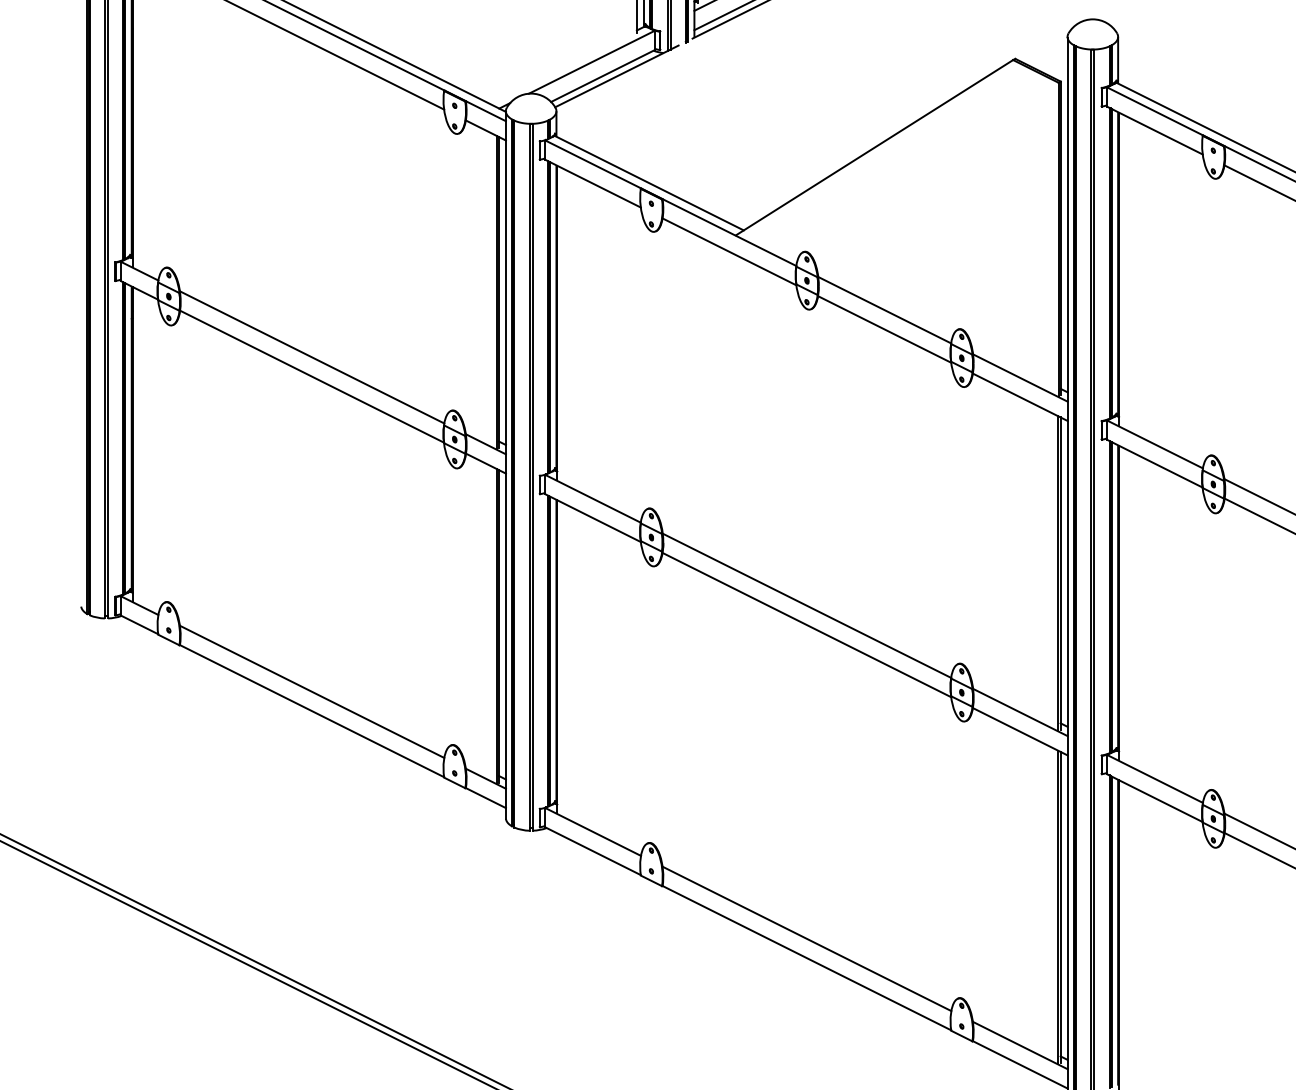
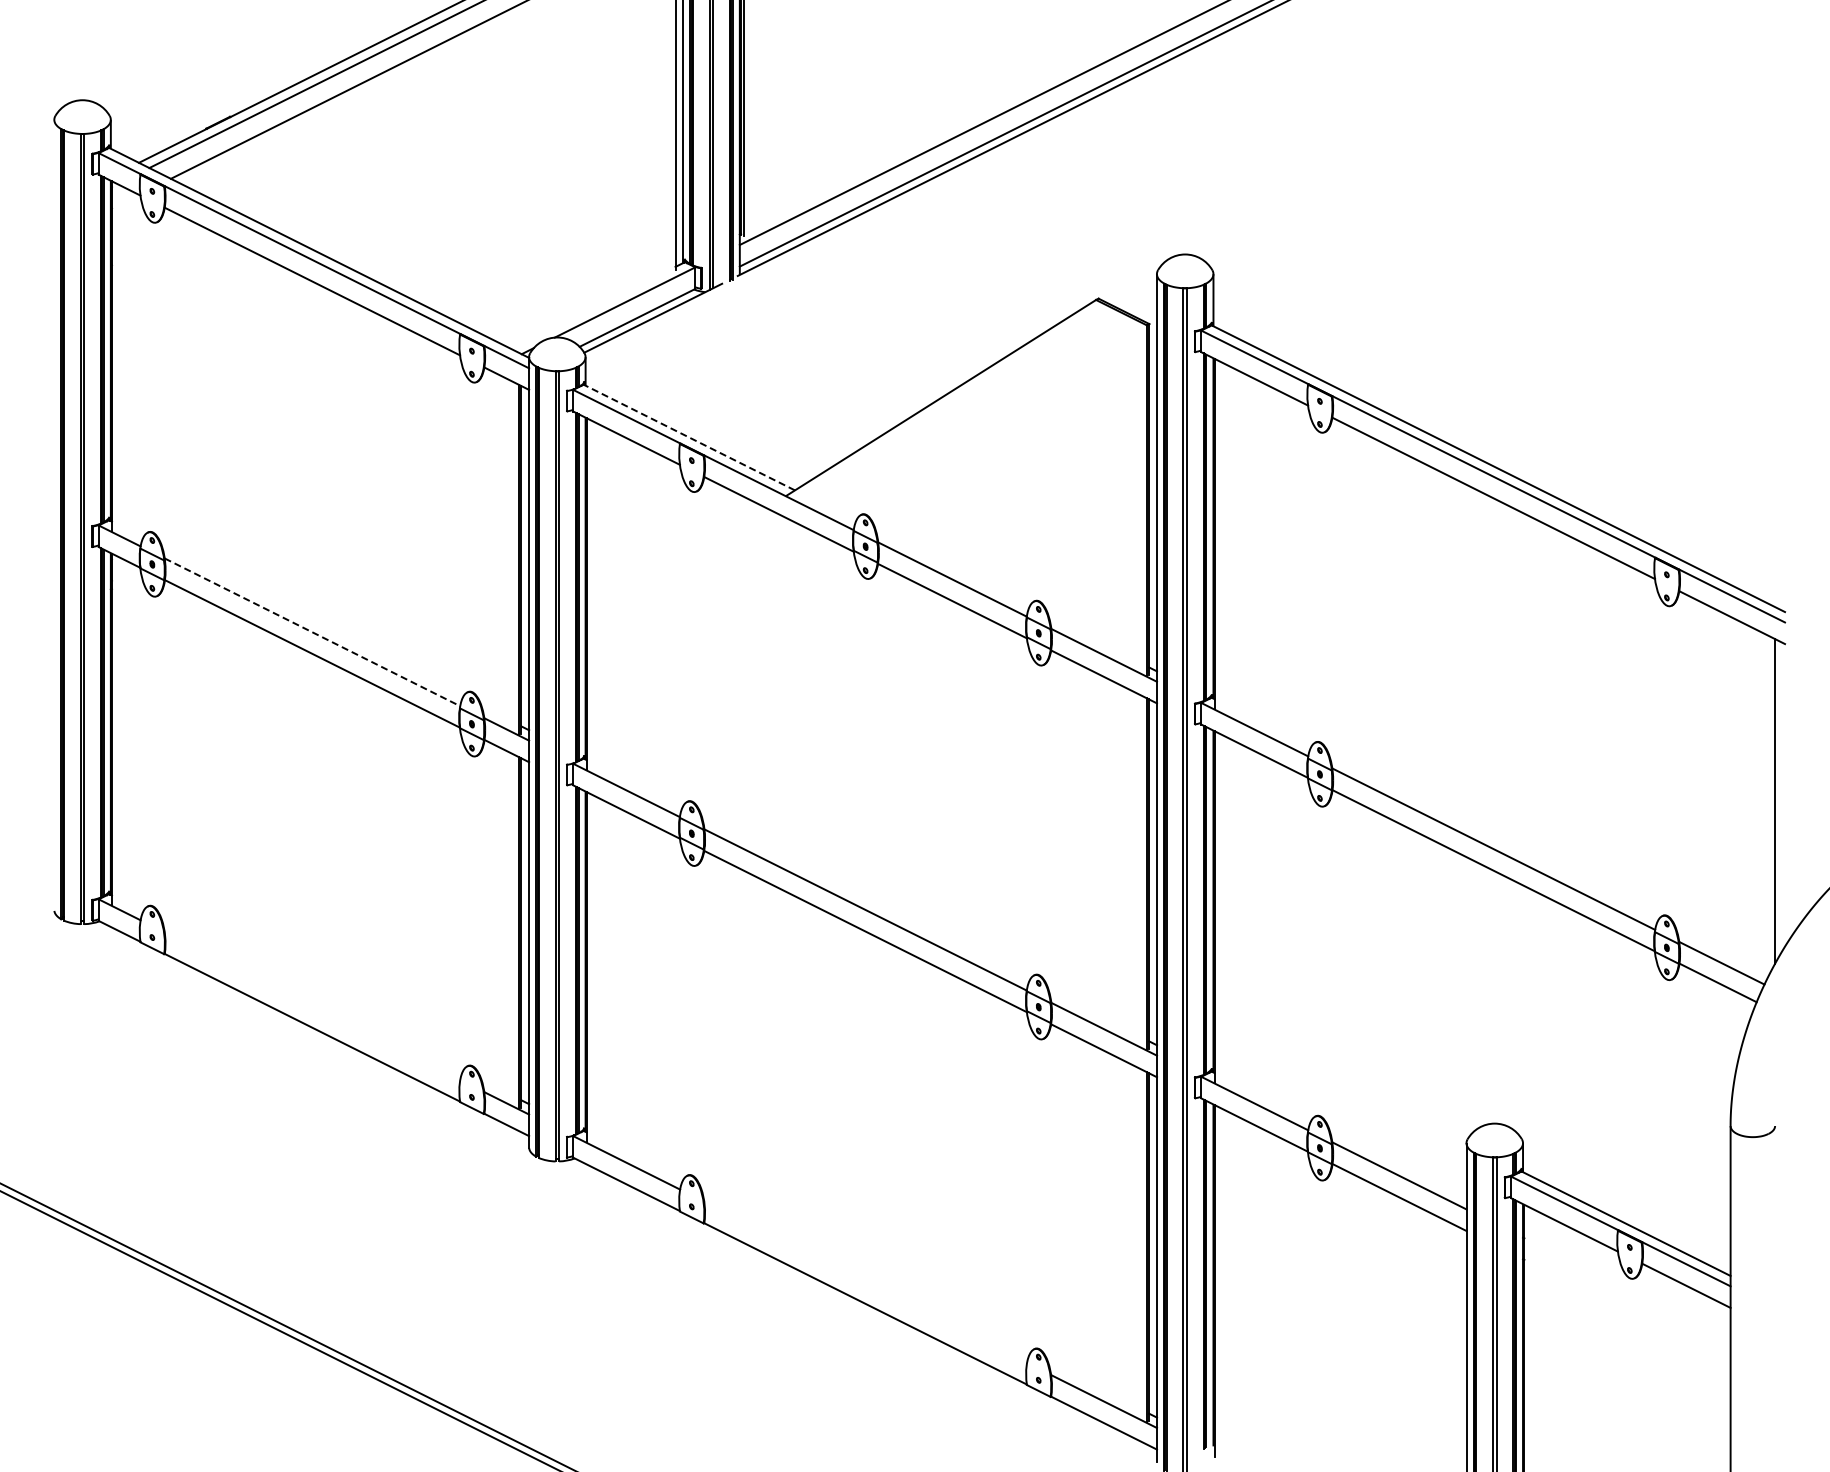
line: (648, 183) -> (688, 437), solid -> dashed
line: (312, 357) -> (312, 632), solid -> dashed
line: (312, 692) -> (312, 1006), removed
line: (806, 939) -> (865, 1282), removed

